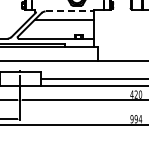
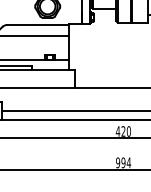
line: (70, 11) -> (39, 25), dashed -> solid

